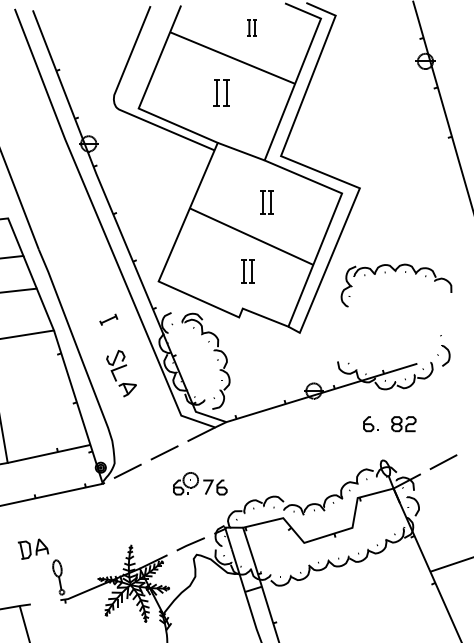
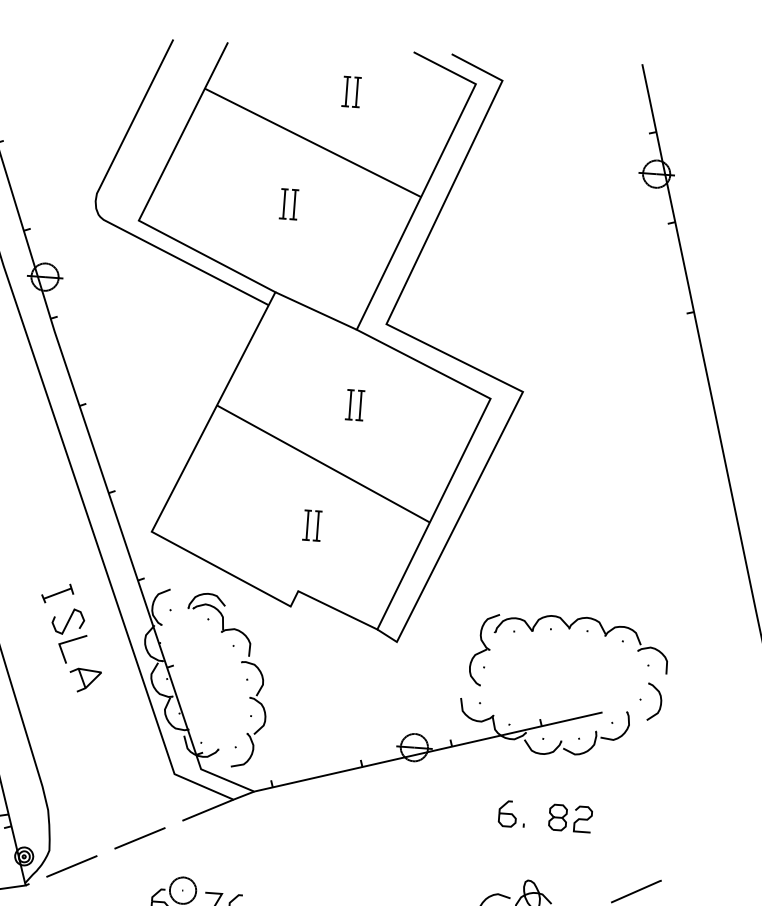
part: (221, 93) -> (288, 204), size x0.62
part: (266, 202) -> (354, 405), size x0.71
part: (247, 271) -> (311, 525), size x0.71
part: (395, 272) -> (569, 630), moved
part: (121, 373) -> (76, 650), moved

